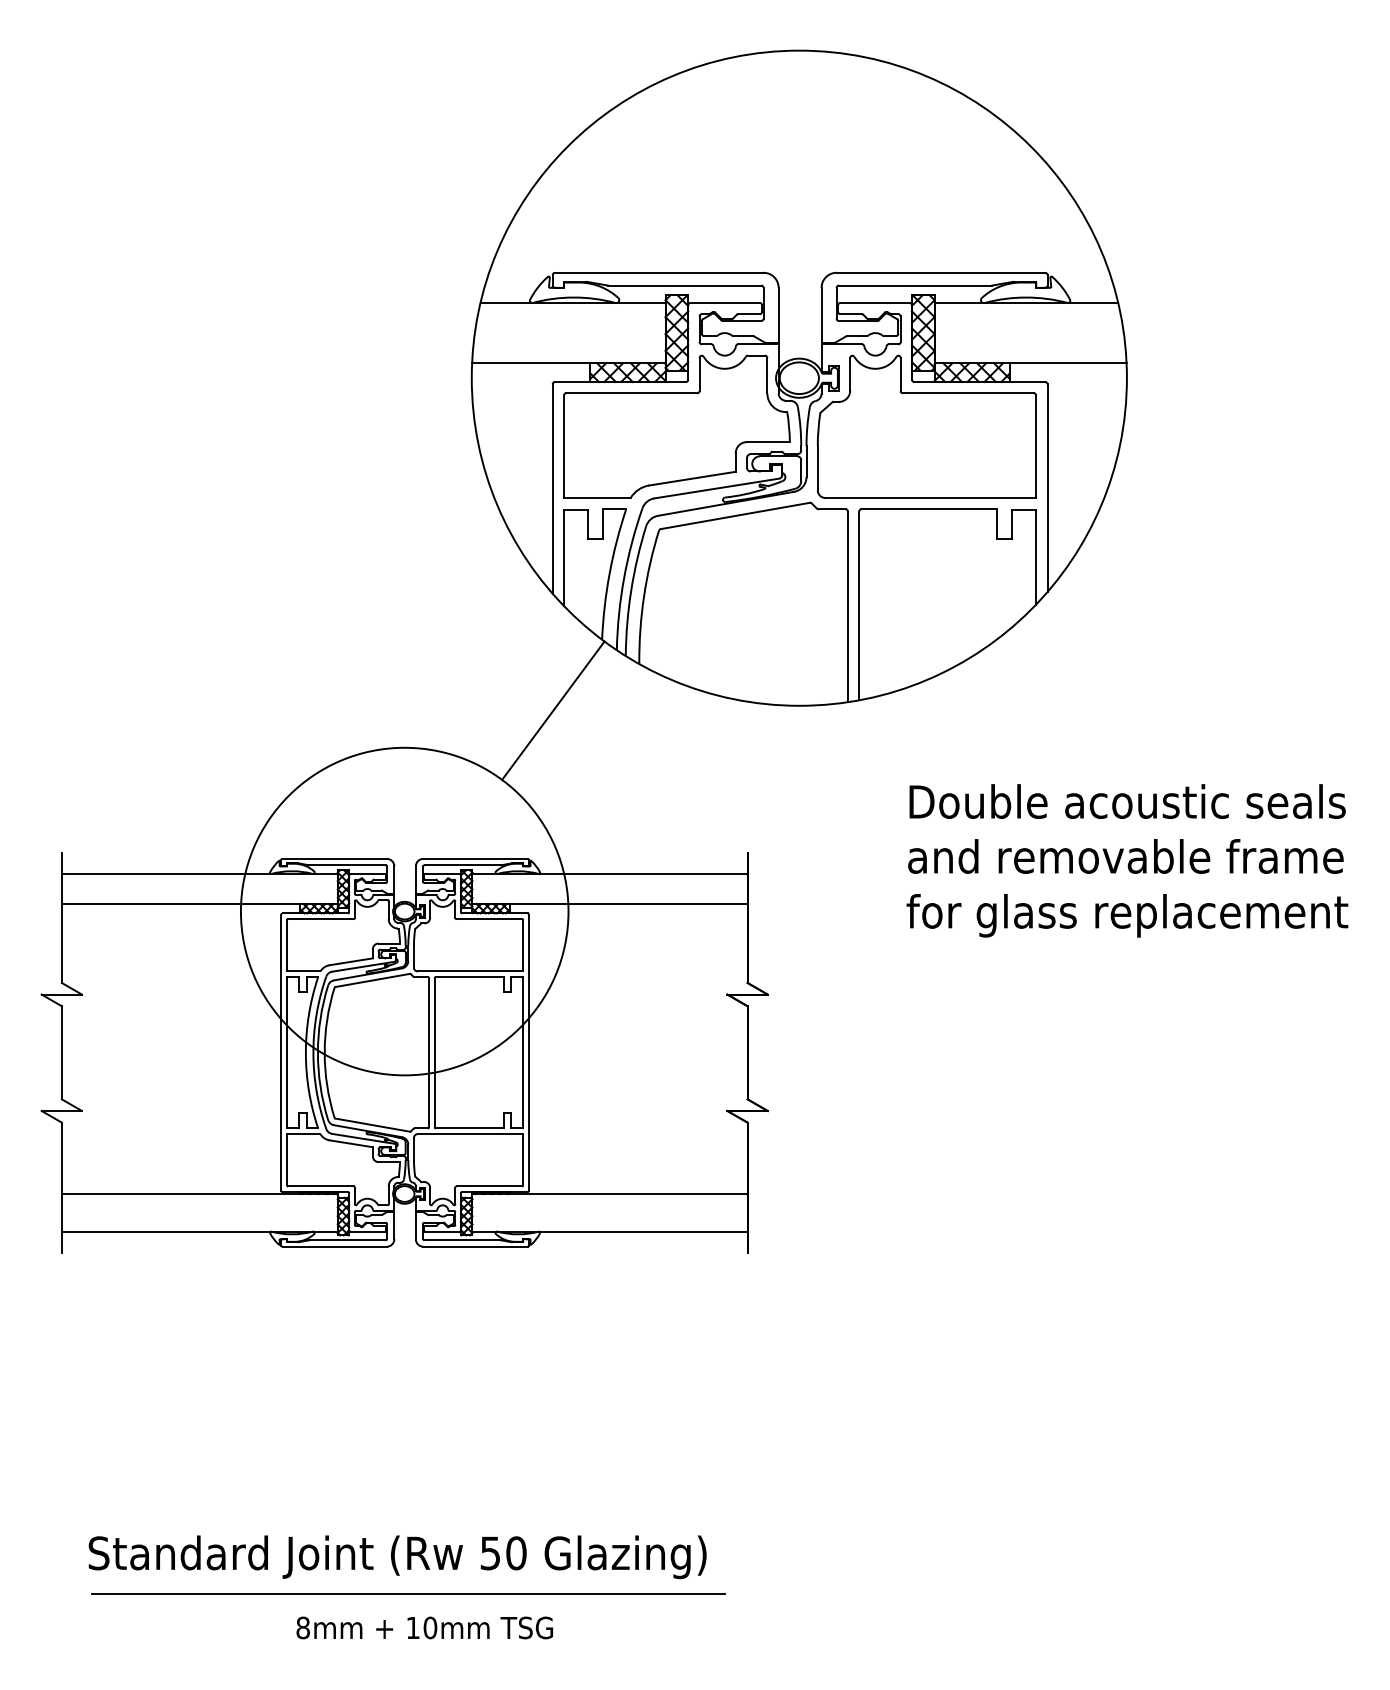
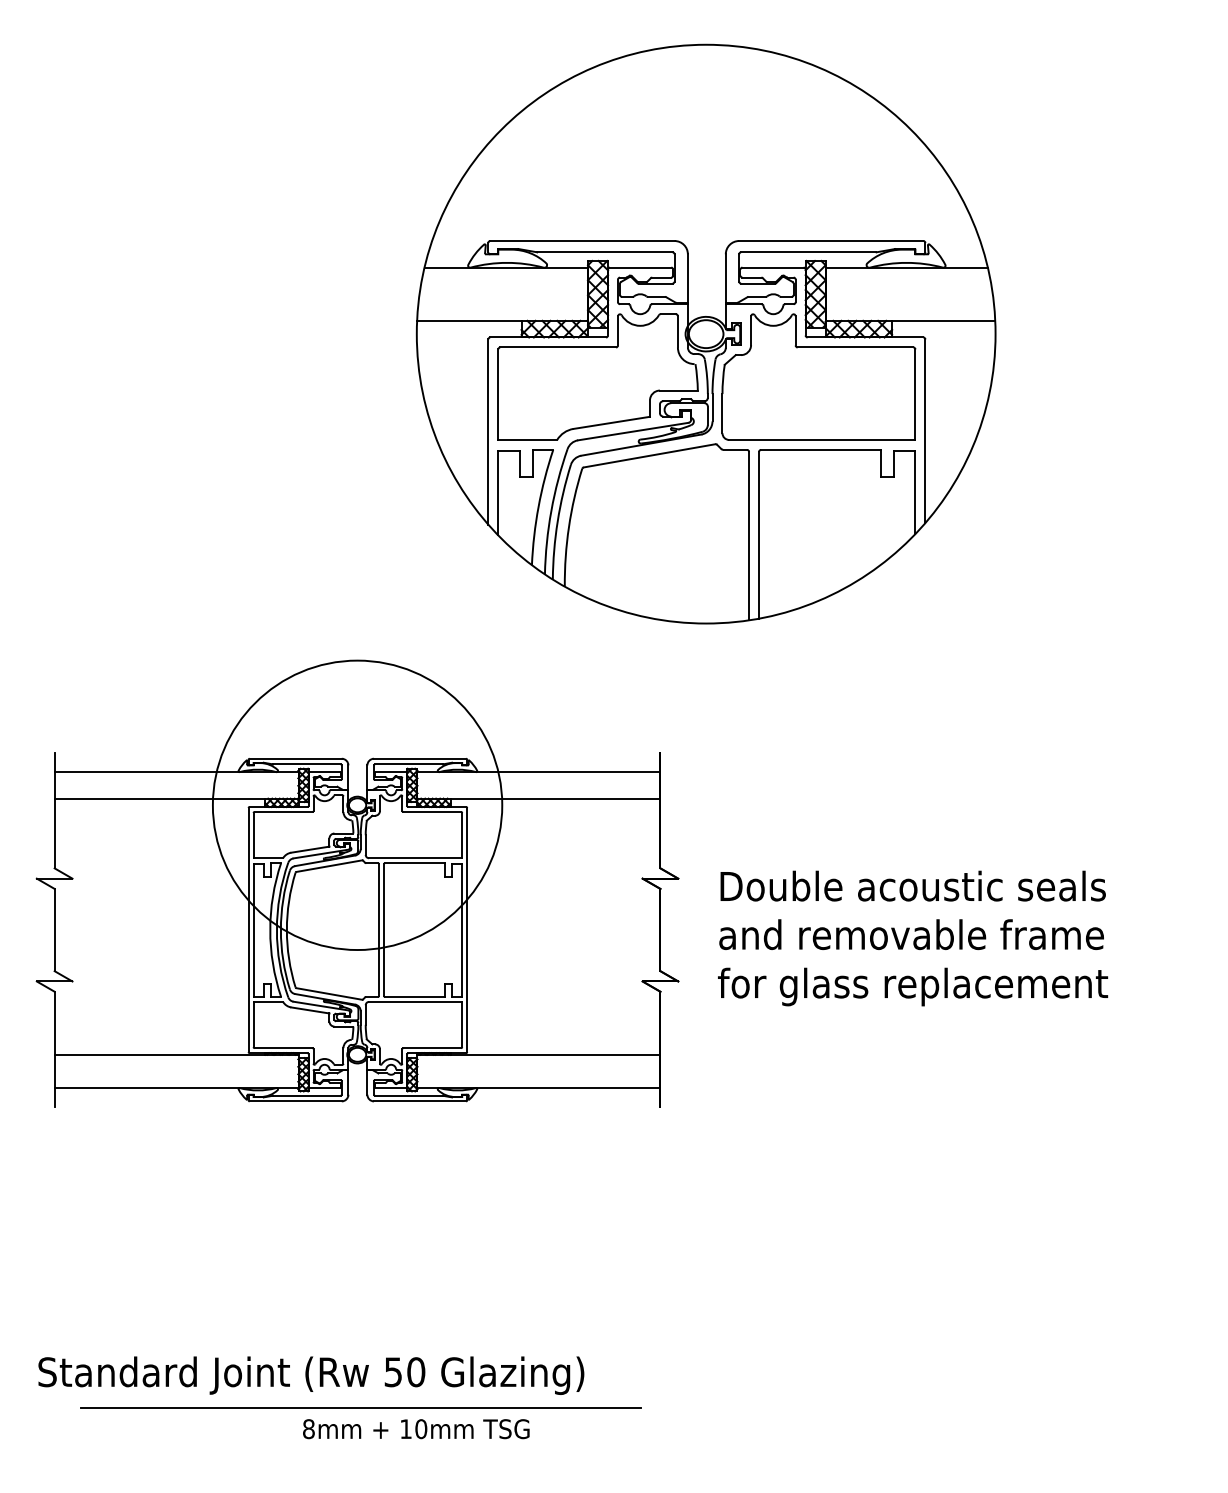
line: (552, 710) -> (488, 627), removed
text: (1127, 860) -> (913, 938), moved
text: (397, 1557) -> (311, 1375), moved
text: (425, 1628) -> (416, 1429), moved

